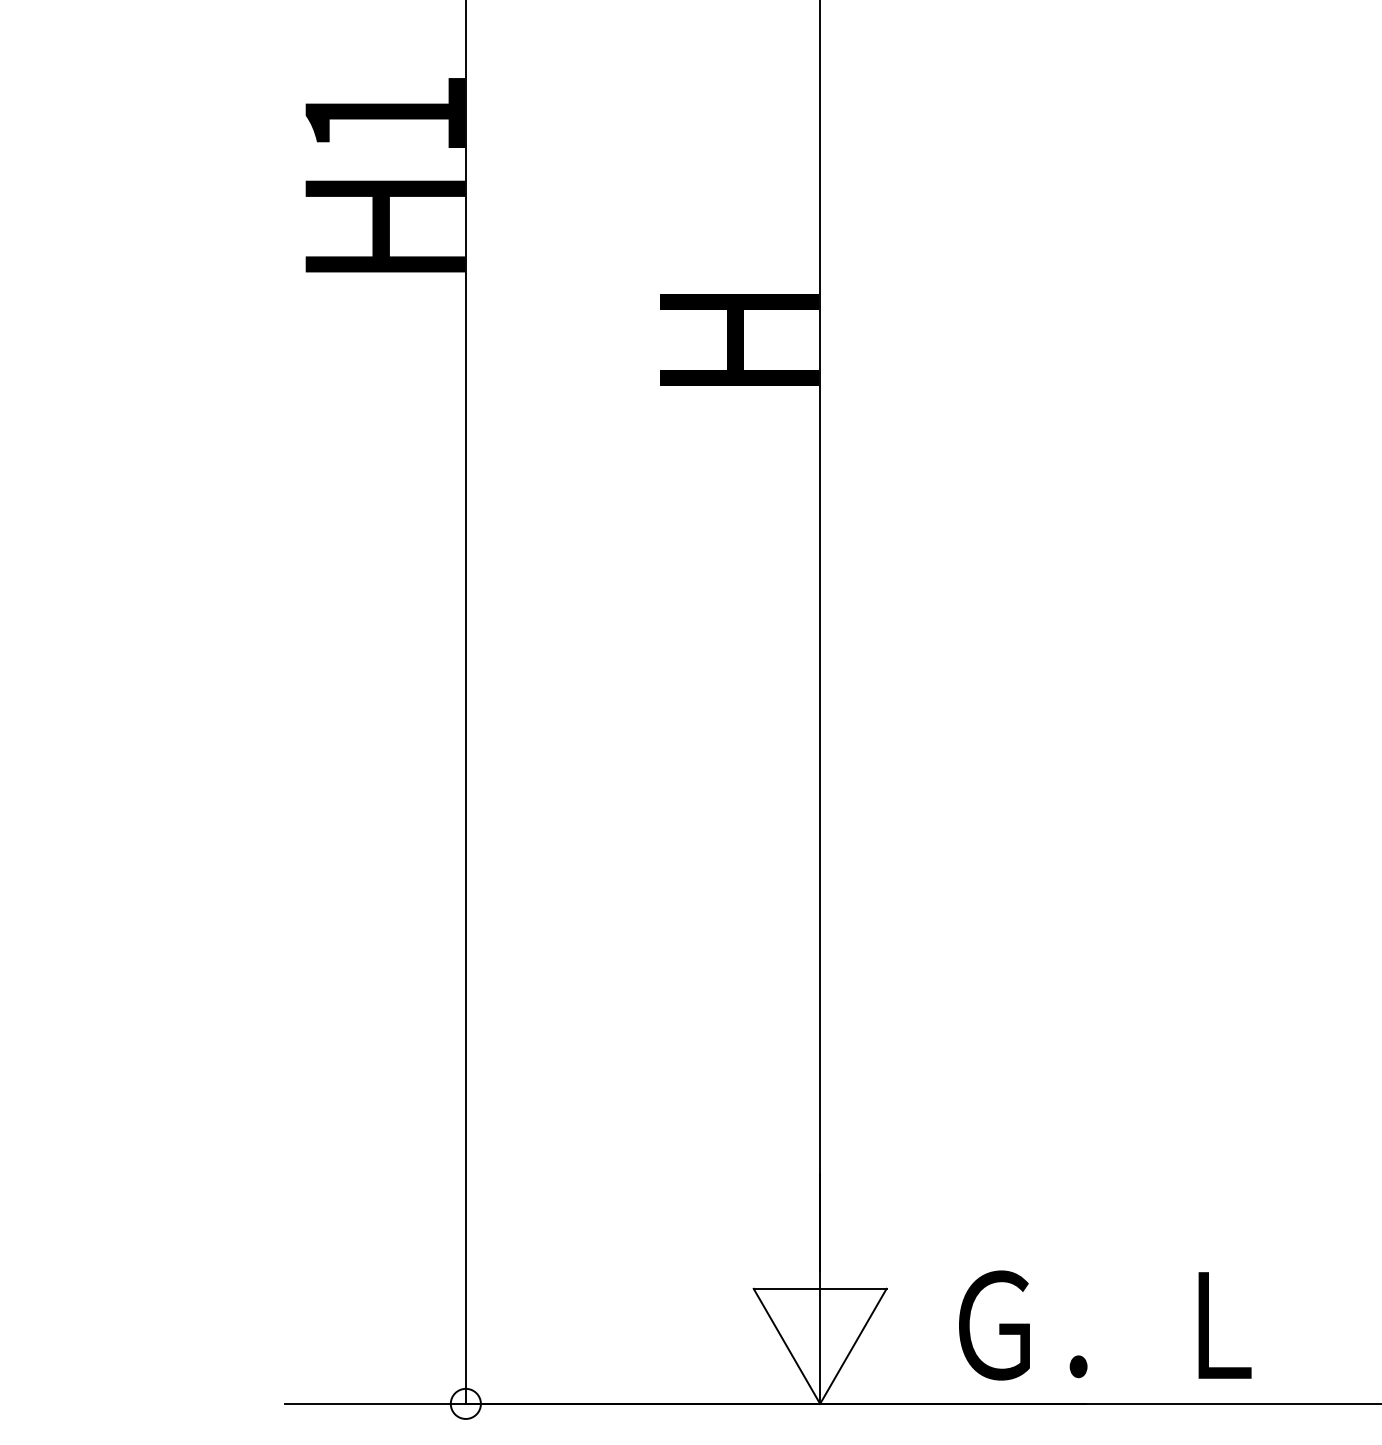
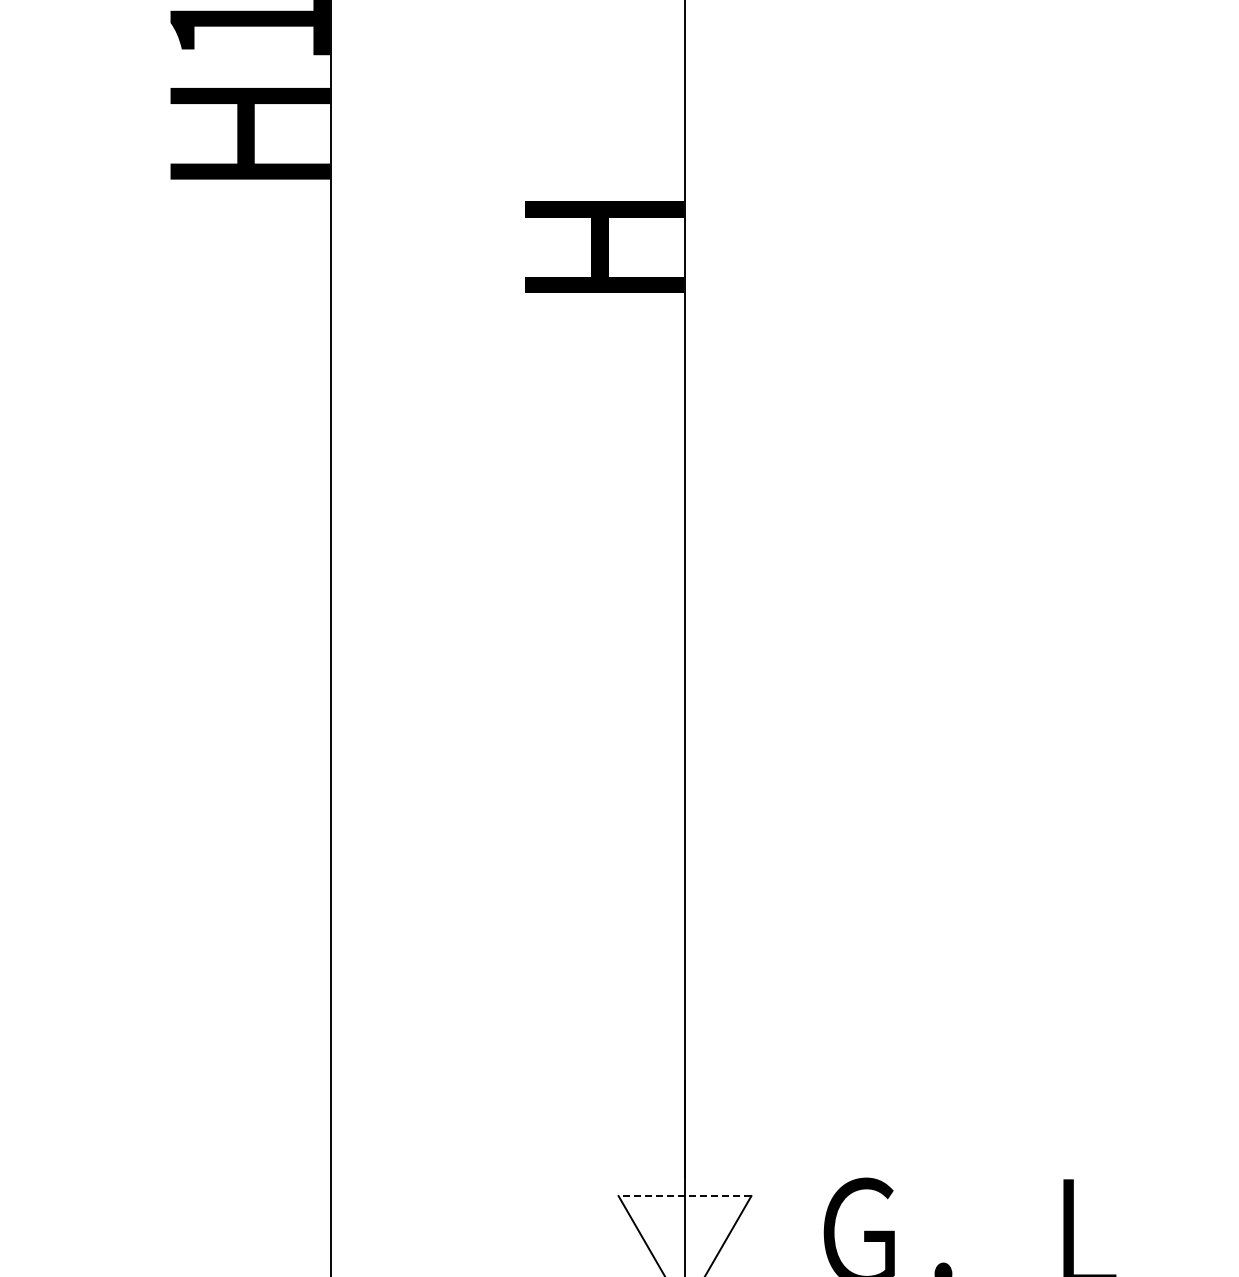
line: (819, 1288) -> (684, 1195), solid -> dashed

